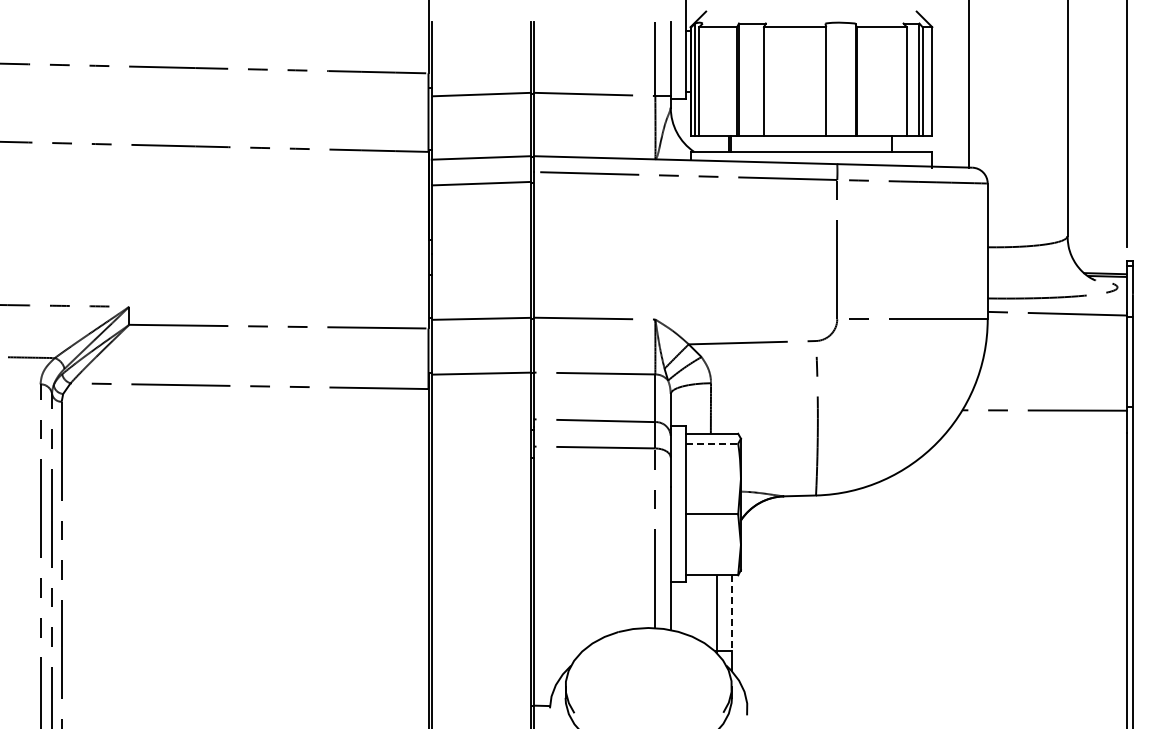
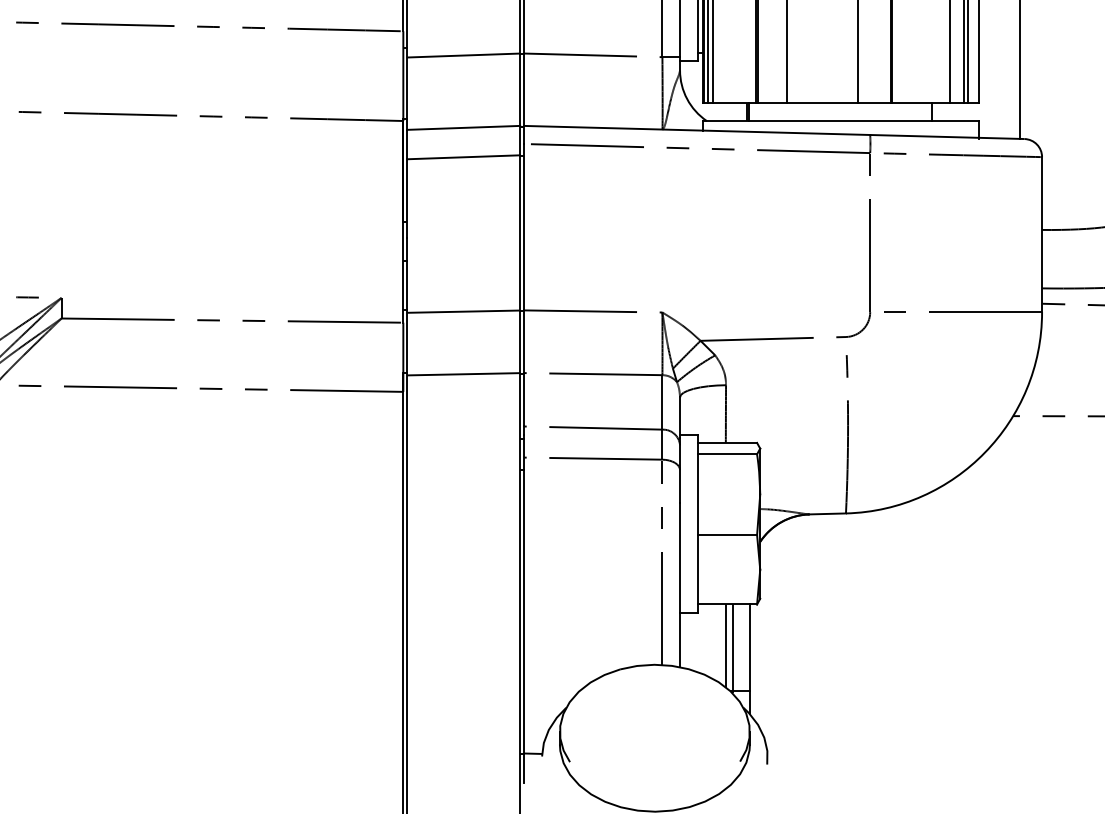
line: (712, 443) -> (727, 454), dashed -> solid
line: (711, 611) -> (726, 645), added
line: (732, 613) -> (750, 648), dashed -> solid

